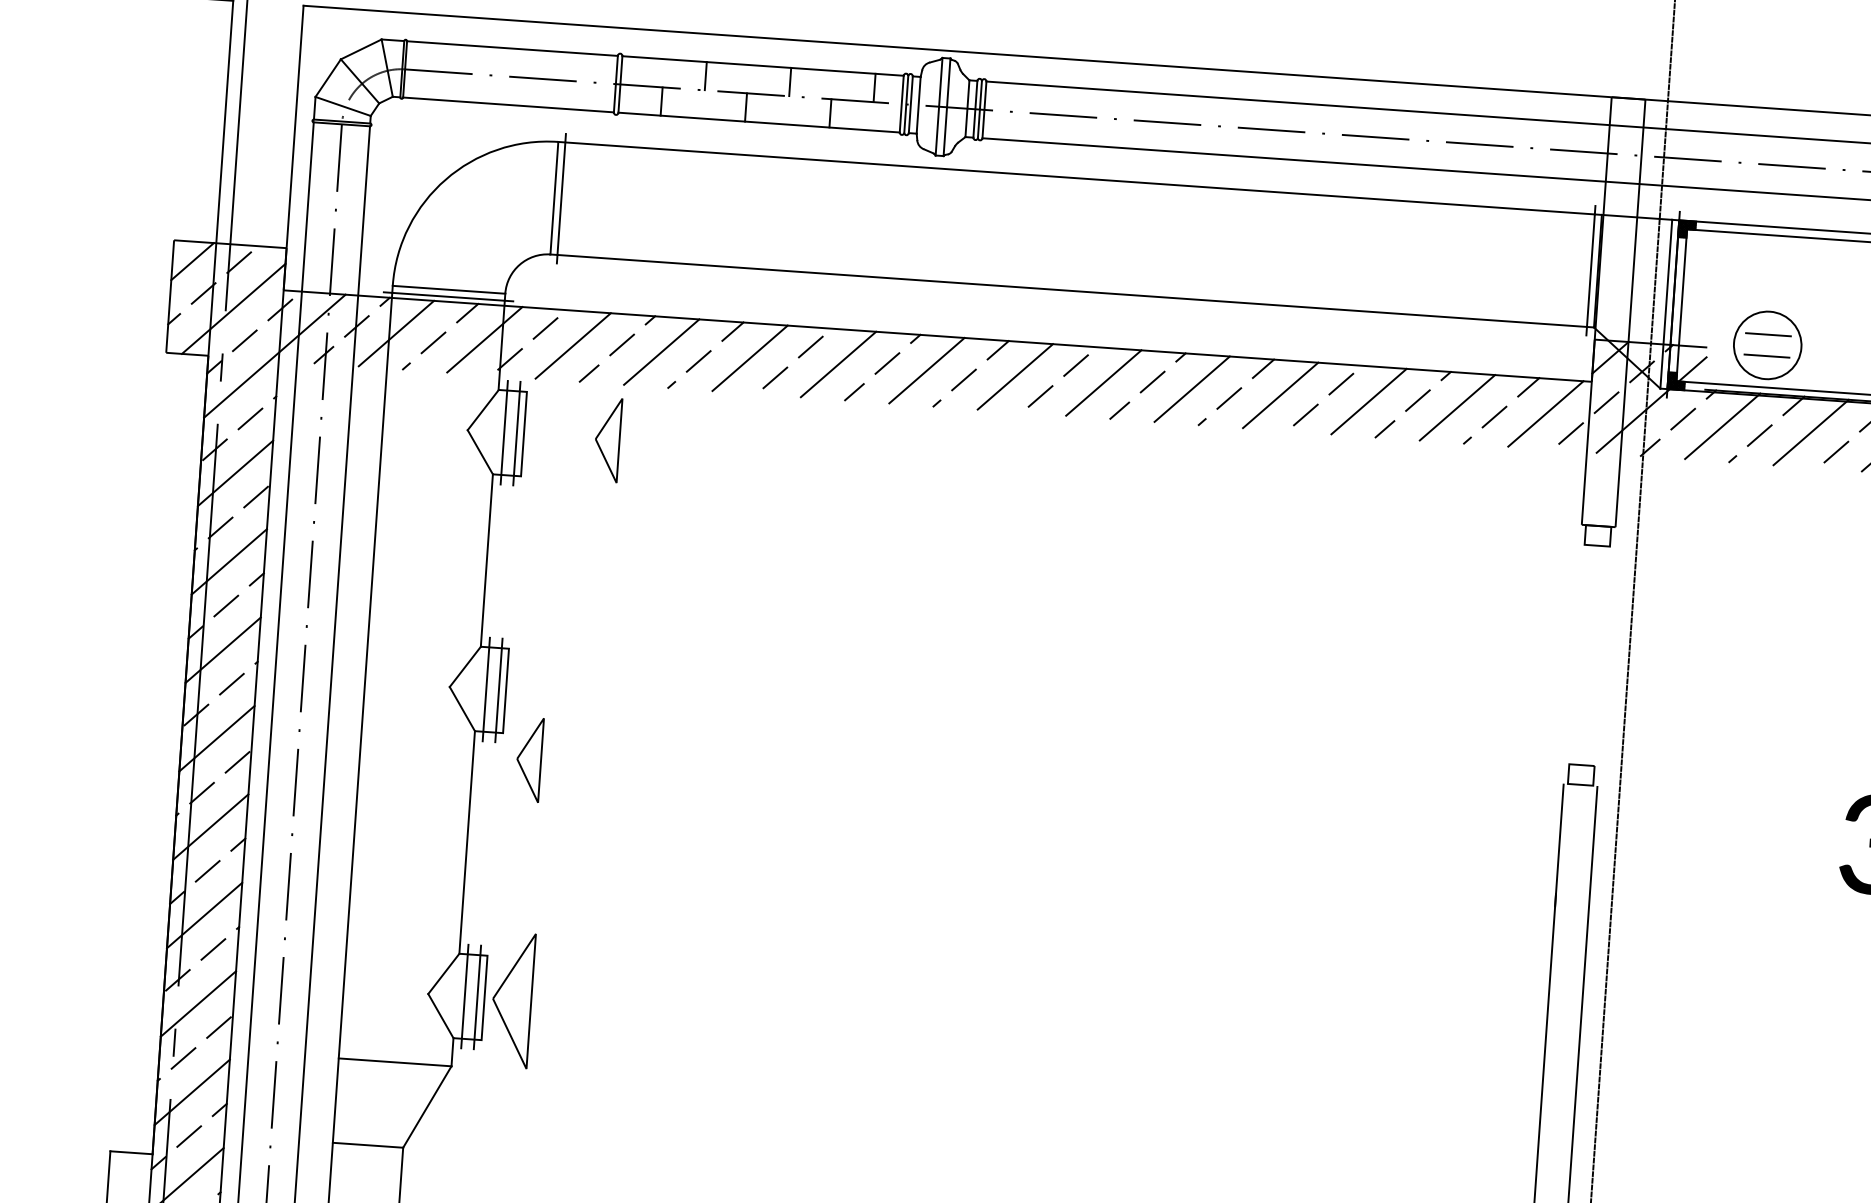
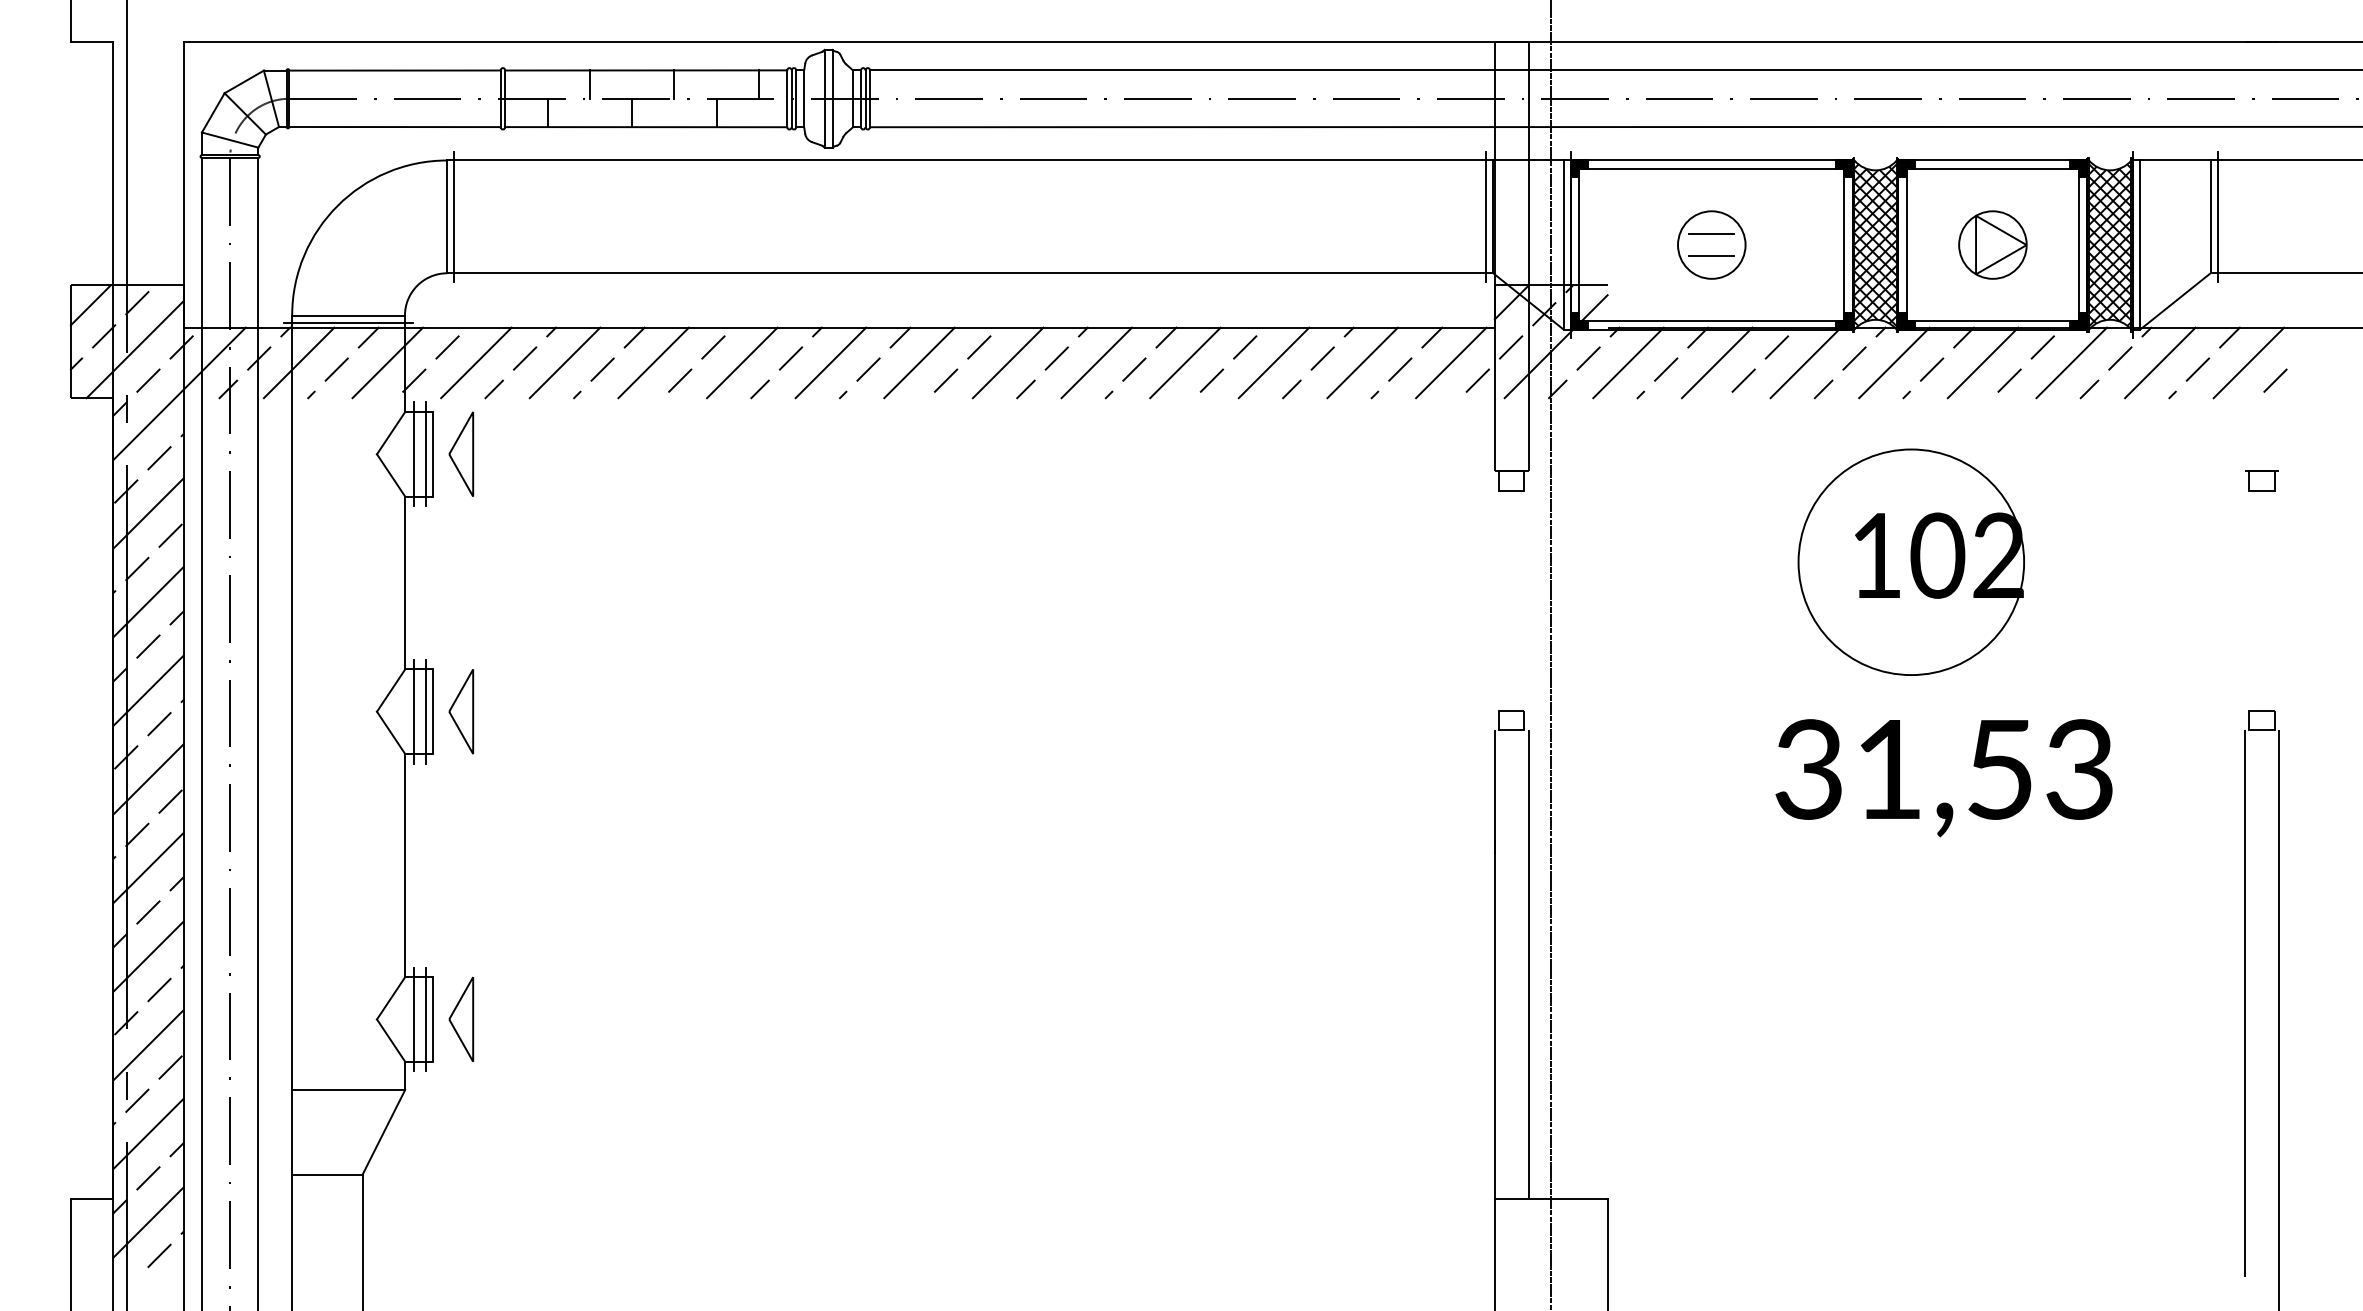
part: (1767, 344) -> (1711, 244), moved
part: (607, 439) -> (461, 453), moved
part: (529, 759) -> (461, 711), moved
part: (512, 998) -> (461, 1018), size x0.62

